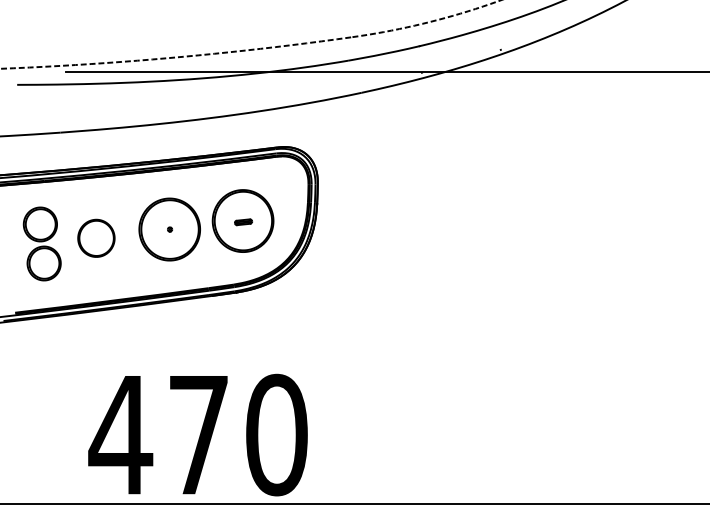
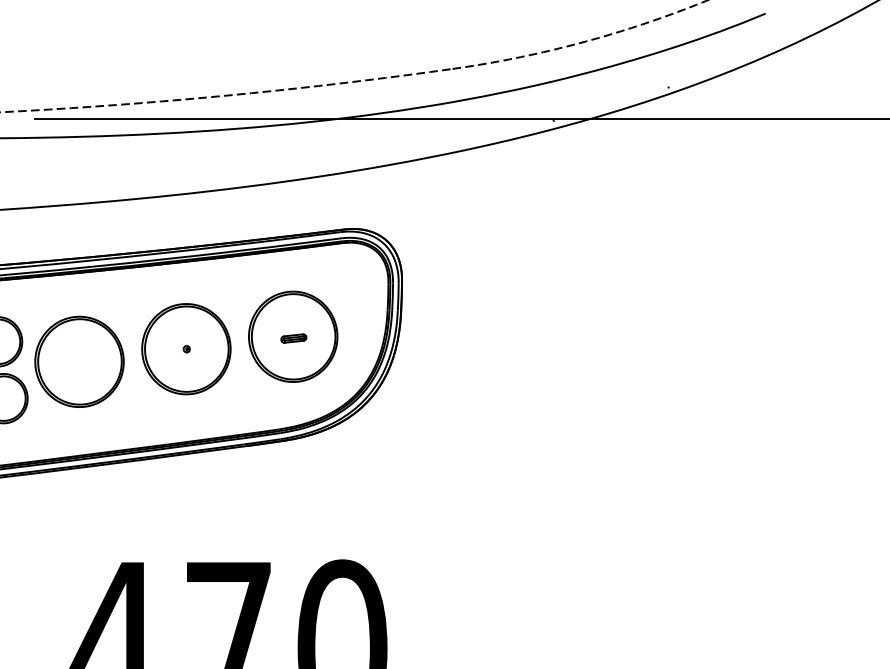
part: (96, 238) -> (79, 362), size x1.67

